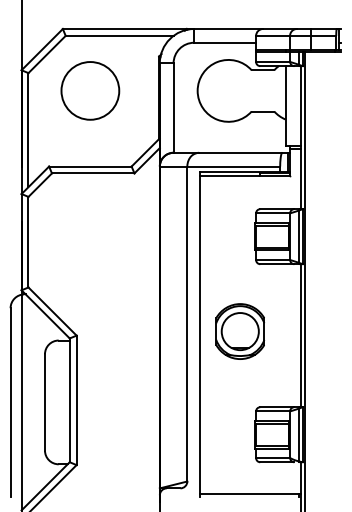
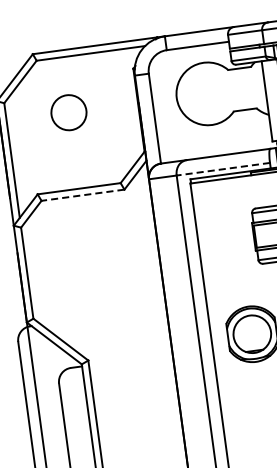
circle: (90, 90) -> (68, 112), size x0.6
line: (233, 166) -> (223, 169), solid -> dashed
line: (92, 173) -> (82, 195), solid -> dashed

